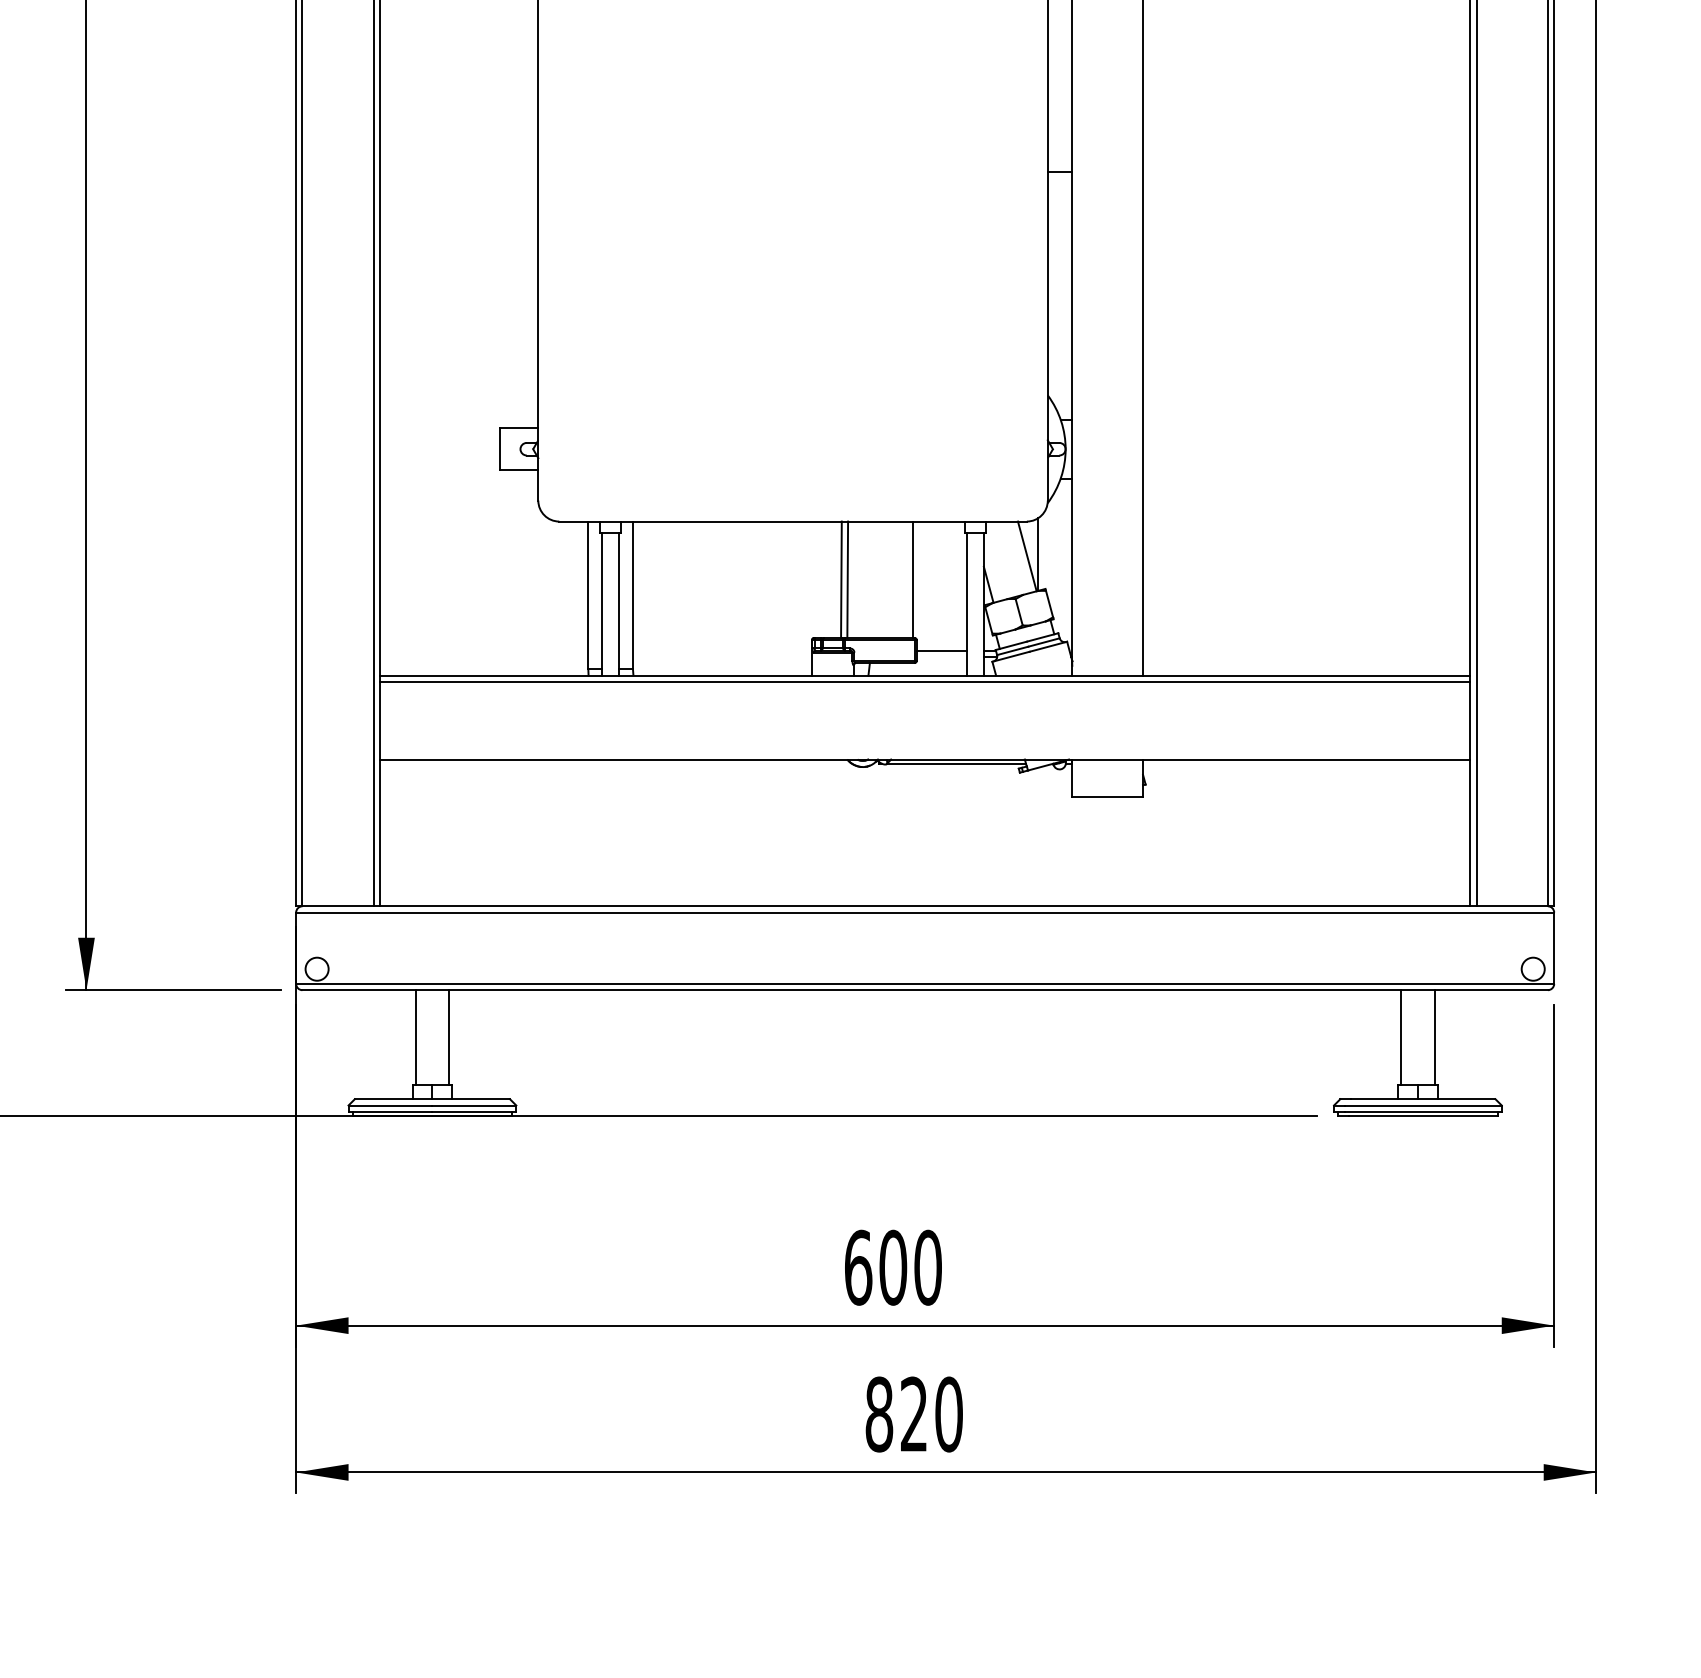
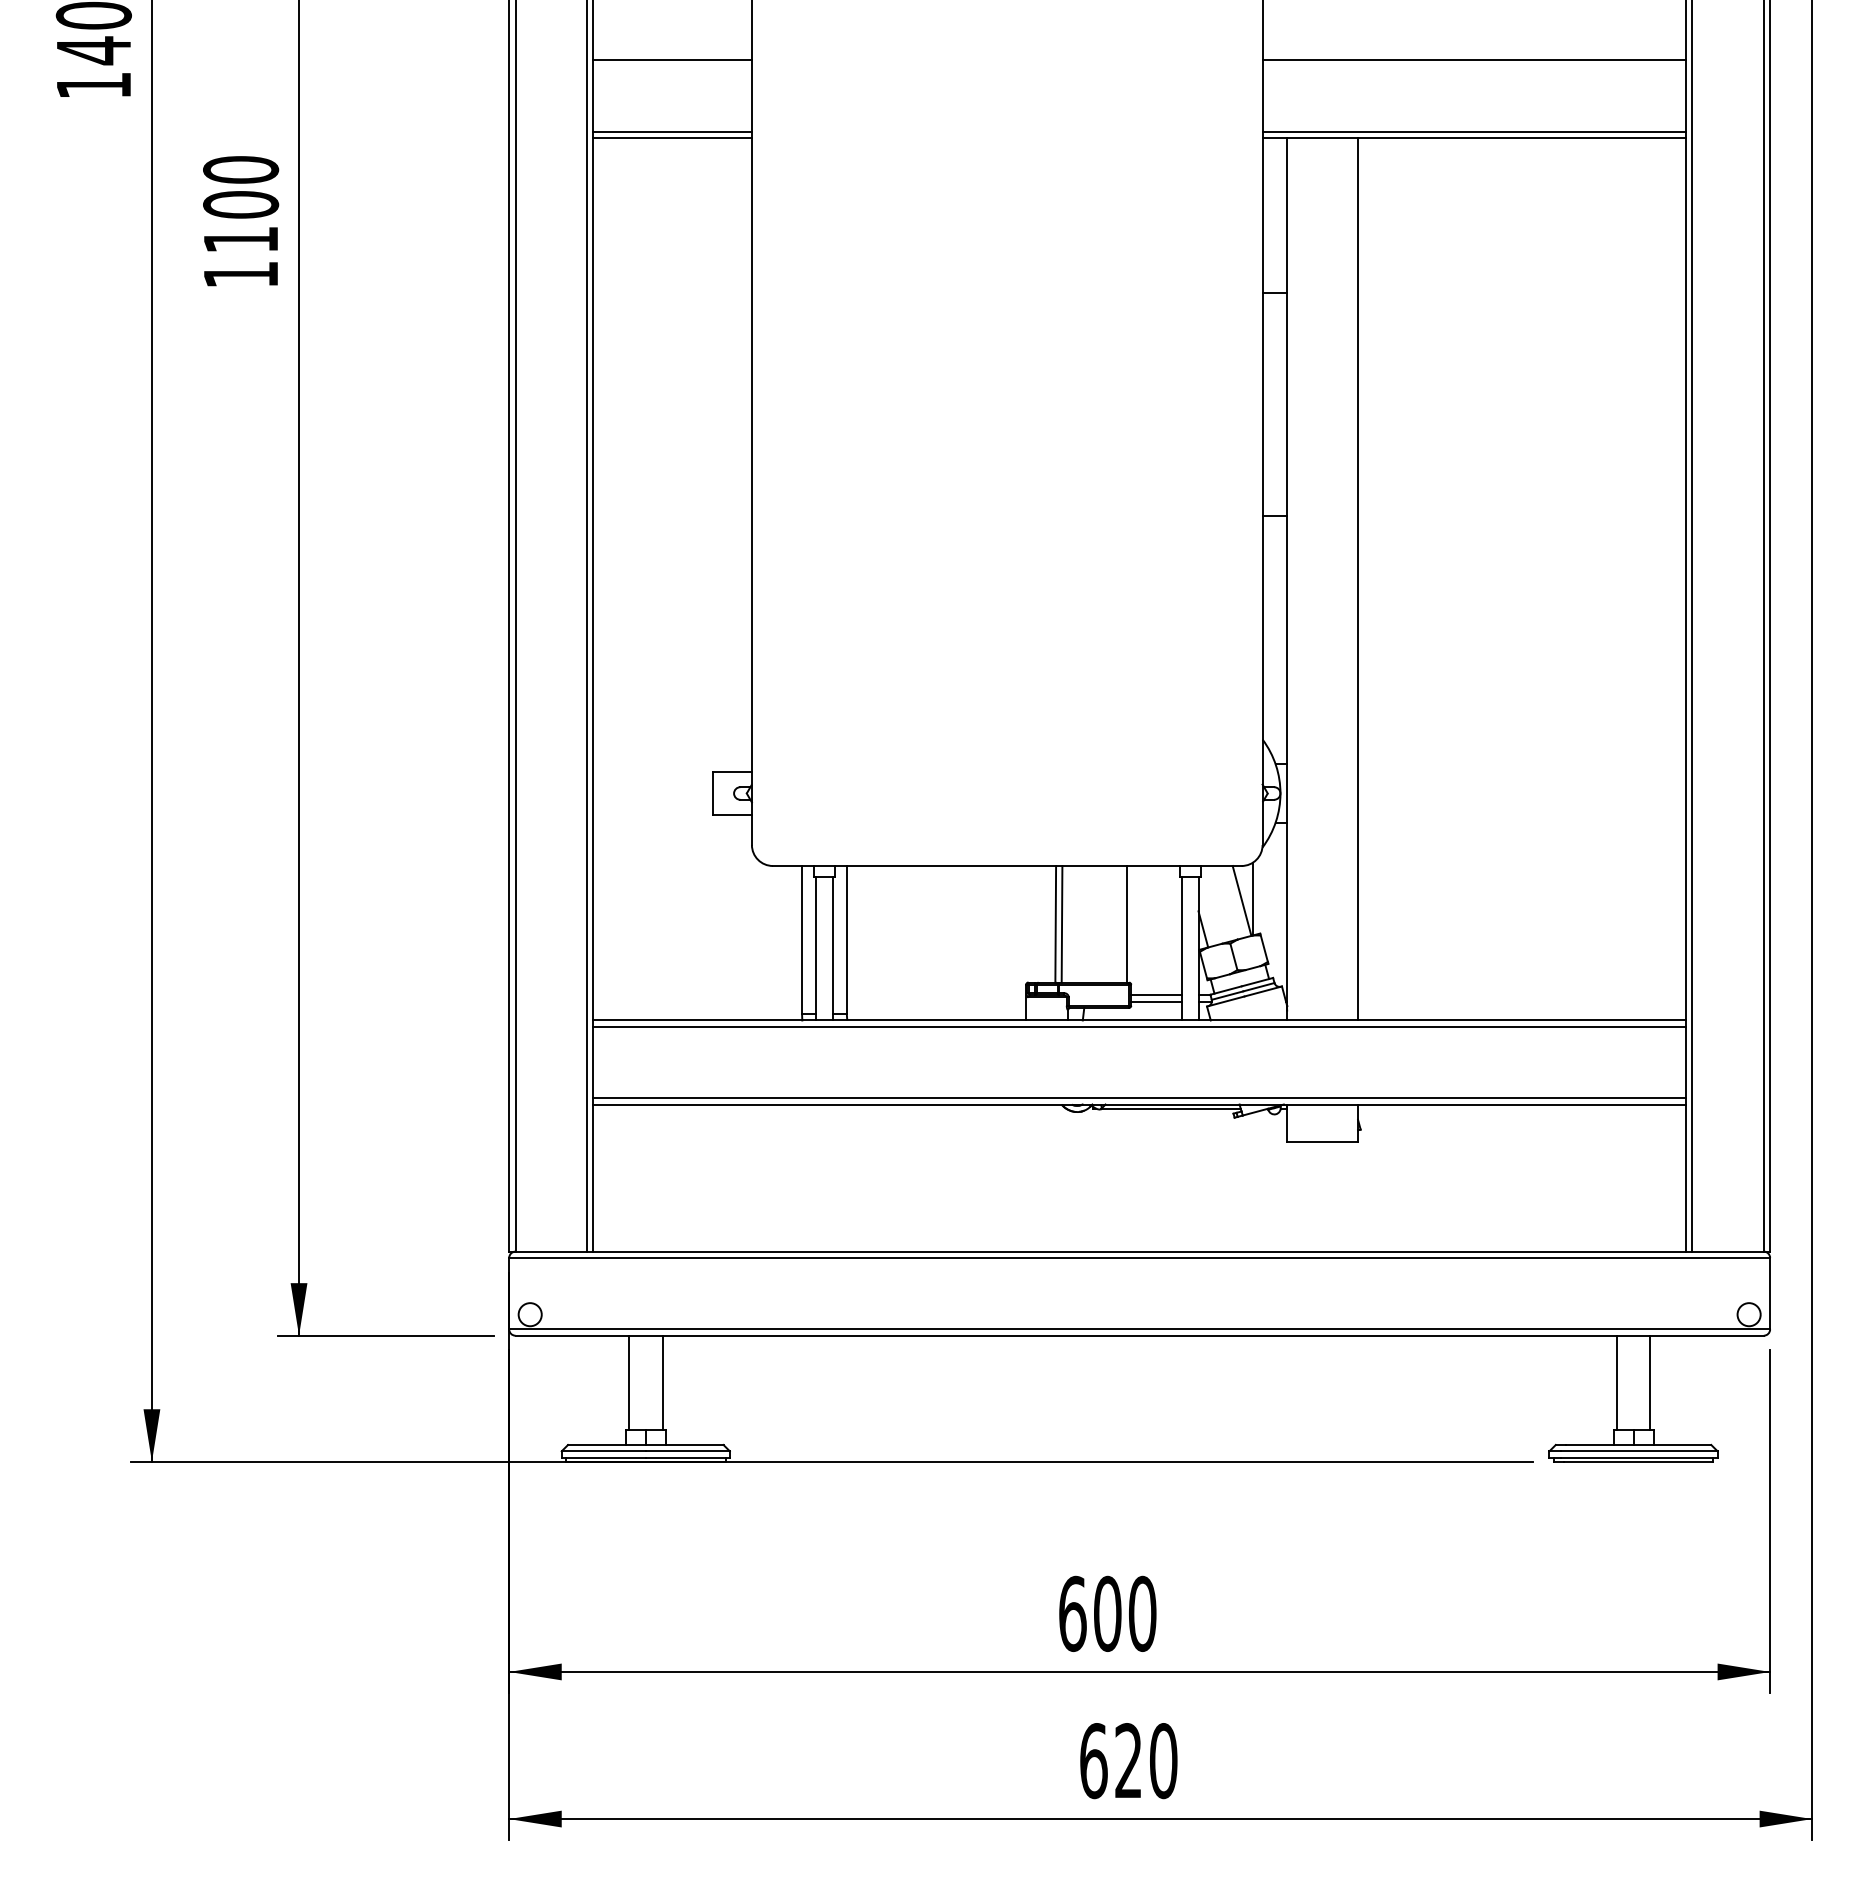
line: (941, 656) -> (1156, 1001), added
line: (924, 753) -> (1139, 1098), added
text: (879, 1415) -> (1093, 1761), 820 -> 620

